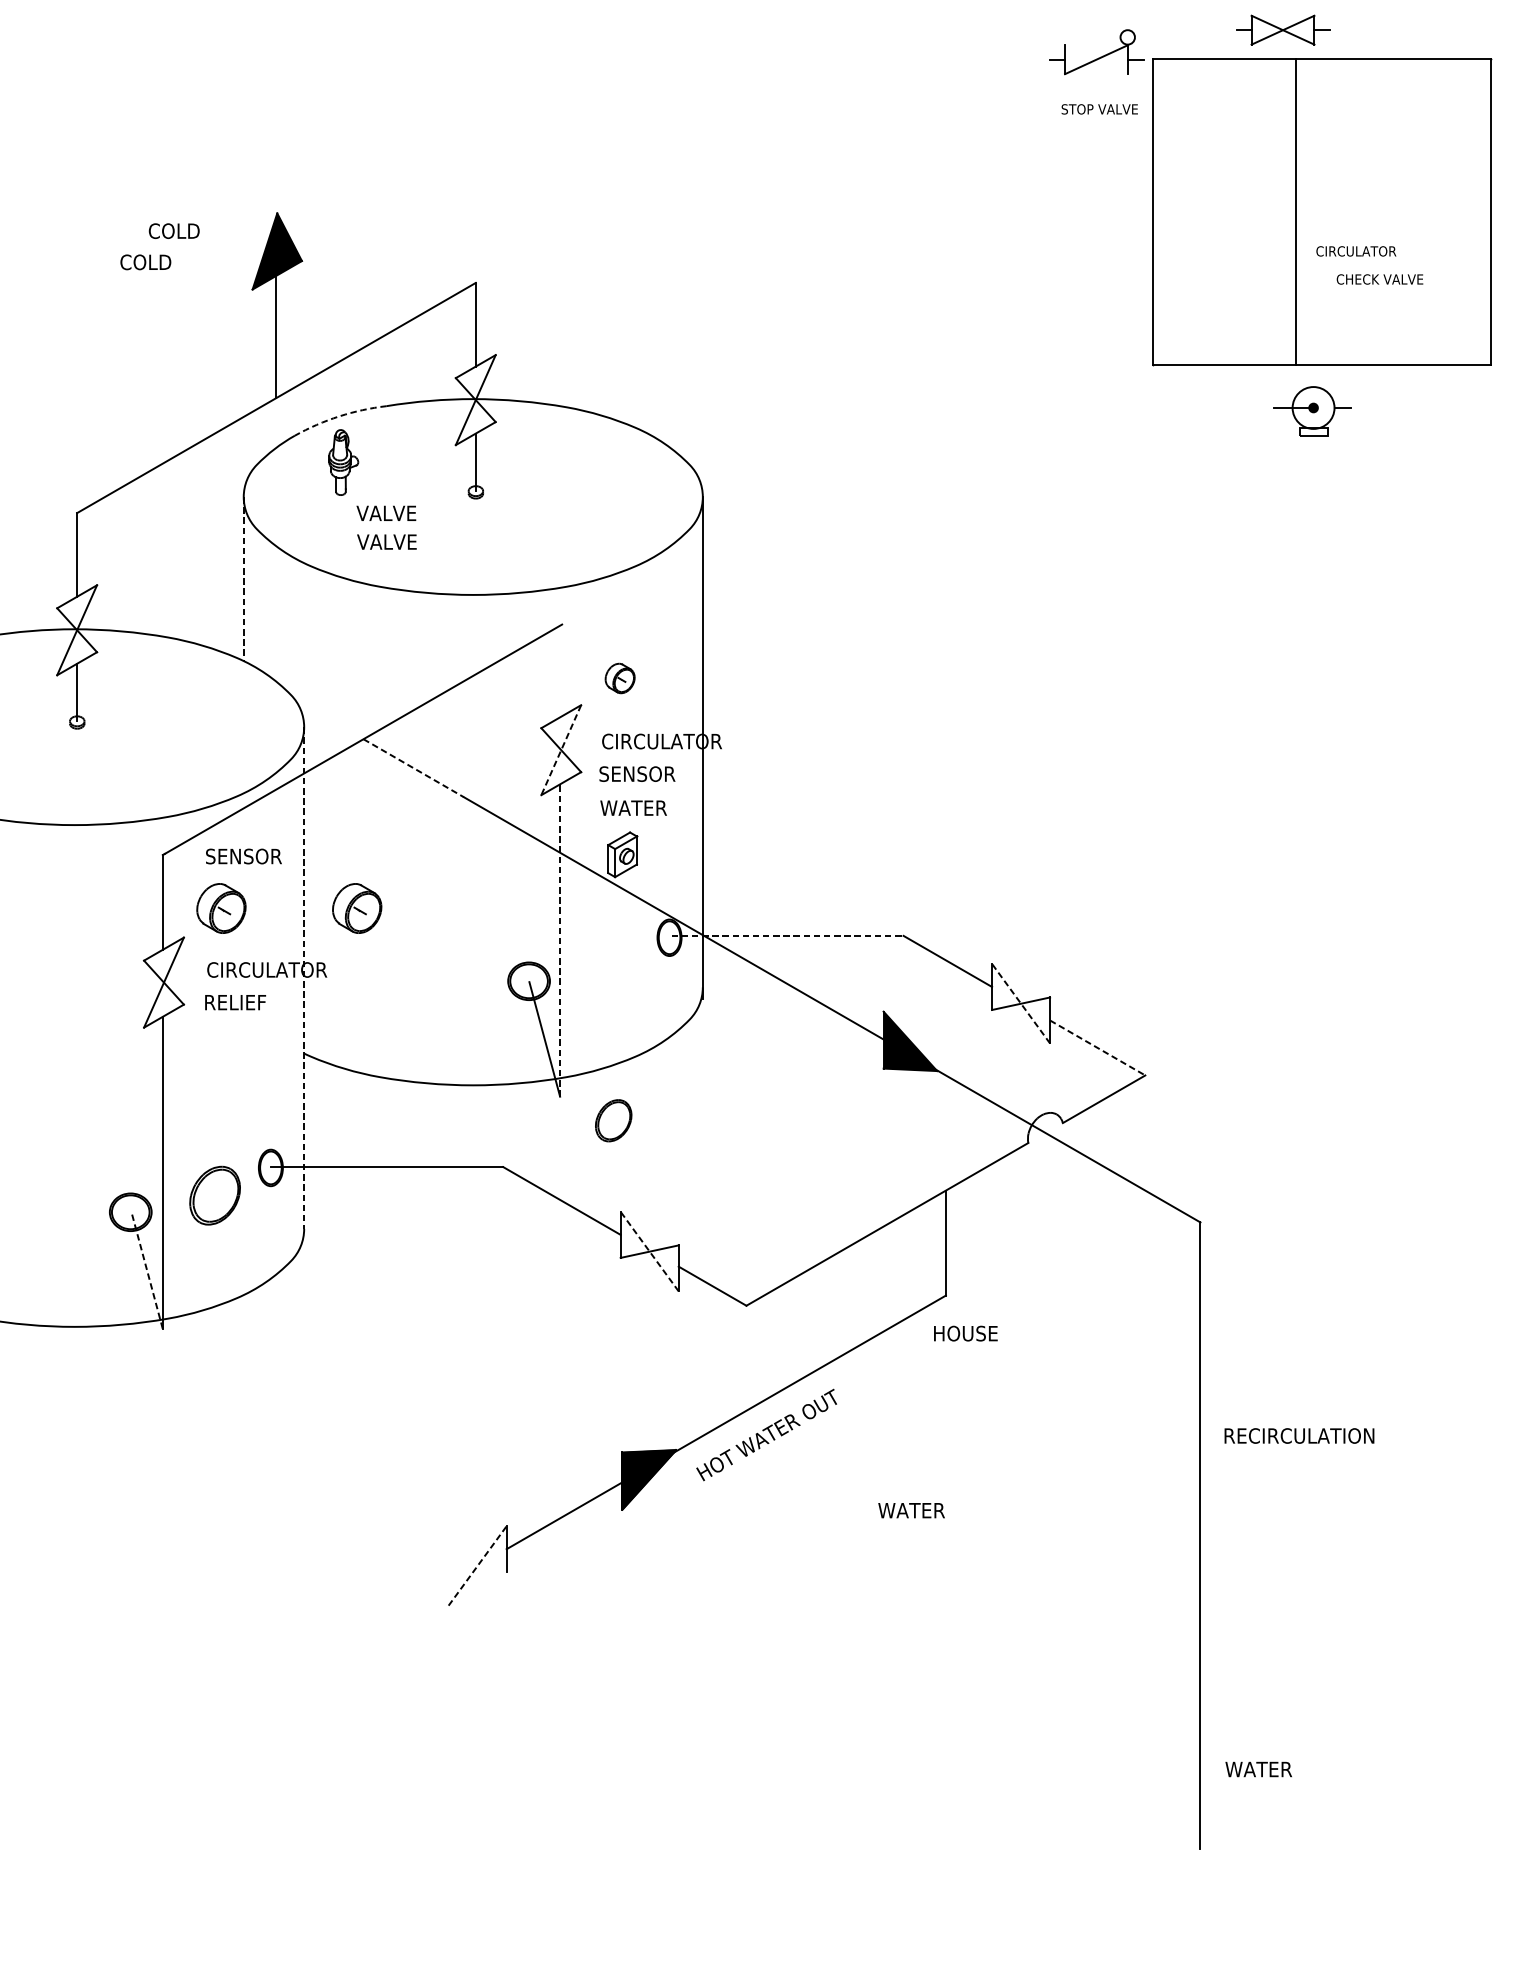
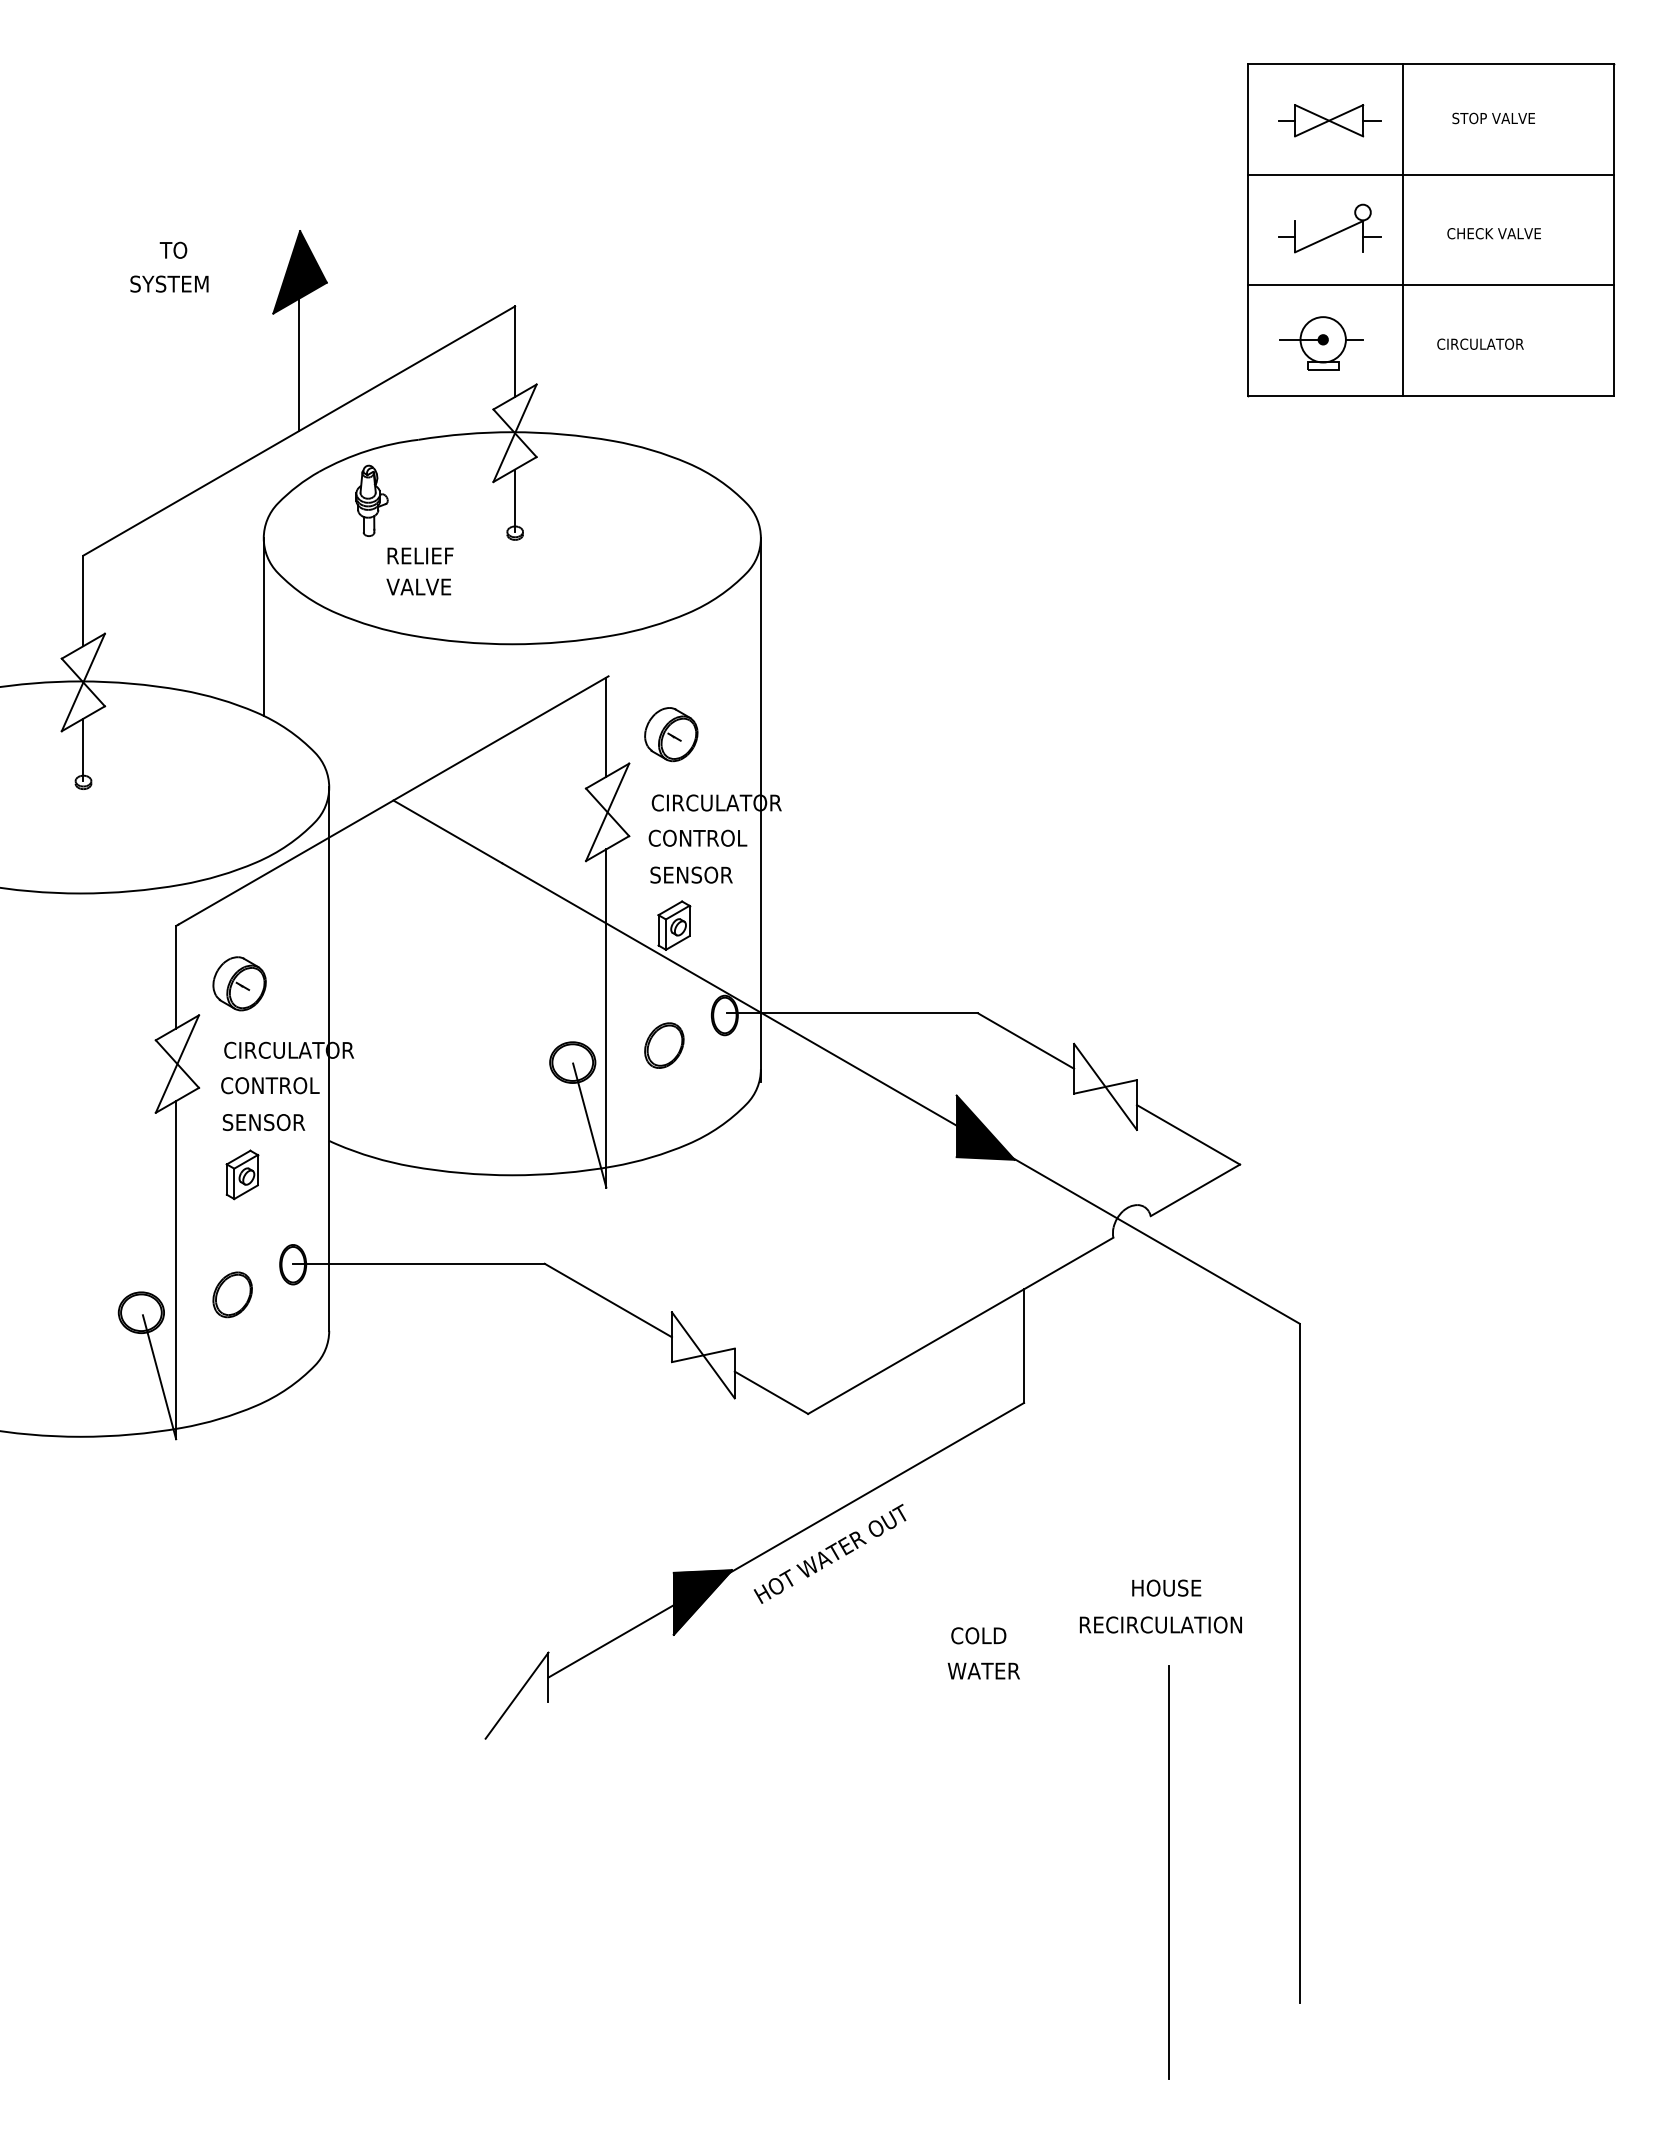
part: (1283, 29) -> (1329, 120), moved
part: (1098, 57) -> (1331, 234), moved
text: (1099, 109) -> (1493, 118), moved
line: (1322, 161) -> (1431, 174), added
text: (173, 230) -> (187, 249), COLD -> TO
text: (1356, 250) -> (1480, 343), moved
text: (156, 261) -> (169, 283), COLD -> SYSTEM
line: (1322, 263) -> (1431, 285), added
text: (1379, 279) -> (1493, 233), moved
part: (1311, 411) -> (1321, 343), moved
arc: (339, 416) -> (367, 450), dashed -> solid
text: (387, 512) -> (419, 555), VALVE -> RELIEF
line: (243, 579) -> (263, 627), dashed -> solid
line: (560, 670) -> (606, 726), added
part: (620, 678) -> (671, 734), size x1.67
line: (561, 750) -> (607, 812), dashed -> solid
line: (413, 767) -> (447, 831), dashed -> solid
text: (644, 773) -> (697, 837), SENSOR -> CONTROL
text: (638, 807) -> (691, 874), WATER -> SENSOR
text: (243, 856) -> (263, 1122), moved
part: (357, 908) -> (386, 983), removed
line: (787, 935) -> (852, 1013), dashed -> solid
line: (560, 939) -> (606, 1017), dashed -> solid
line: (304, 978) -> (329, 1059), dashed -> solid
text: (249, 1002) -> (270, 1085), RELIEF -> CONTROL
line: (1021, 1003) -> (1105, 1086), dashed -> solid
line: (1097, 1047) -> (1188, 1134), dashed -> solid
part: (224, 1084) -> (242, 1174), added
part: (613, 1120) -> (664, 1045), moved
part: (214, 1195) -> (232, 1294), size x0.71
line: (649, 1250) -> (703, 1354), dashed -> solid
line: (147, 1272) -> (159, 1377), dashed -> solid
text: (965, 1333) -> (1166, 1587), moved
text: (1299, 1435) -> (1160, 1624), moved
text: (911, 1510) -> (986, 1635), WATER -> COLD
line: (478, 1565) -> (517, 1695), dashed -> solid
line: (1079, 1728) -> (1168, 1871), added
text: (1258, 1768) -> (983, 1670), moved

